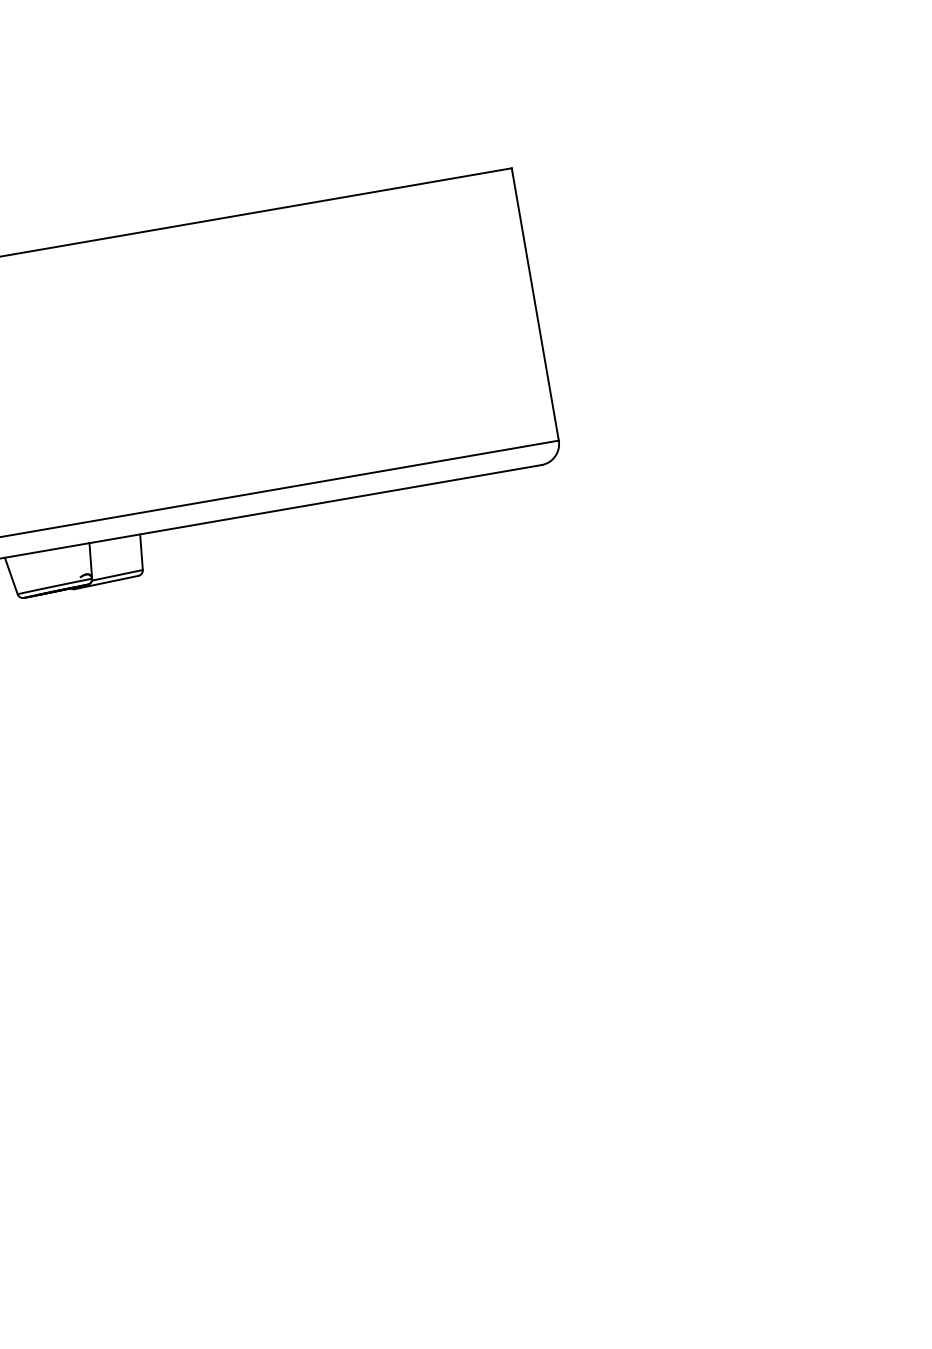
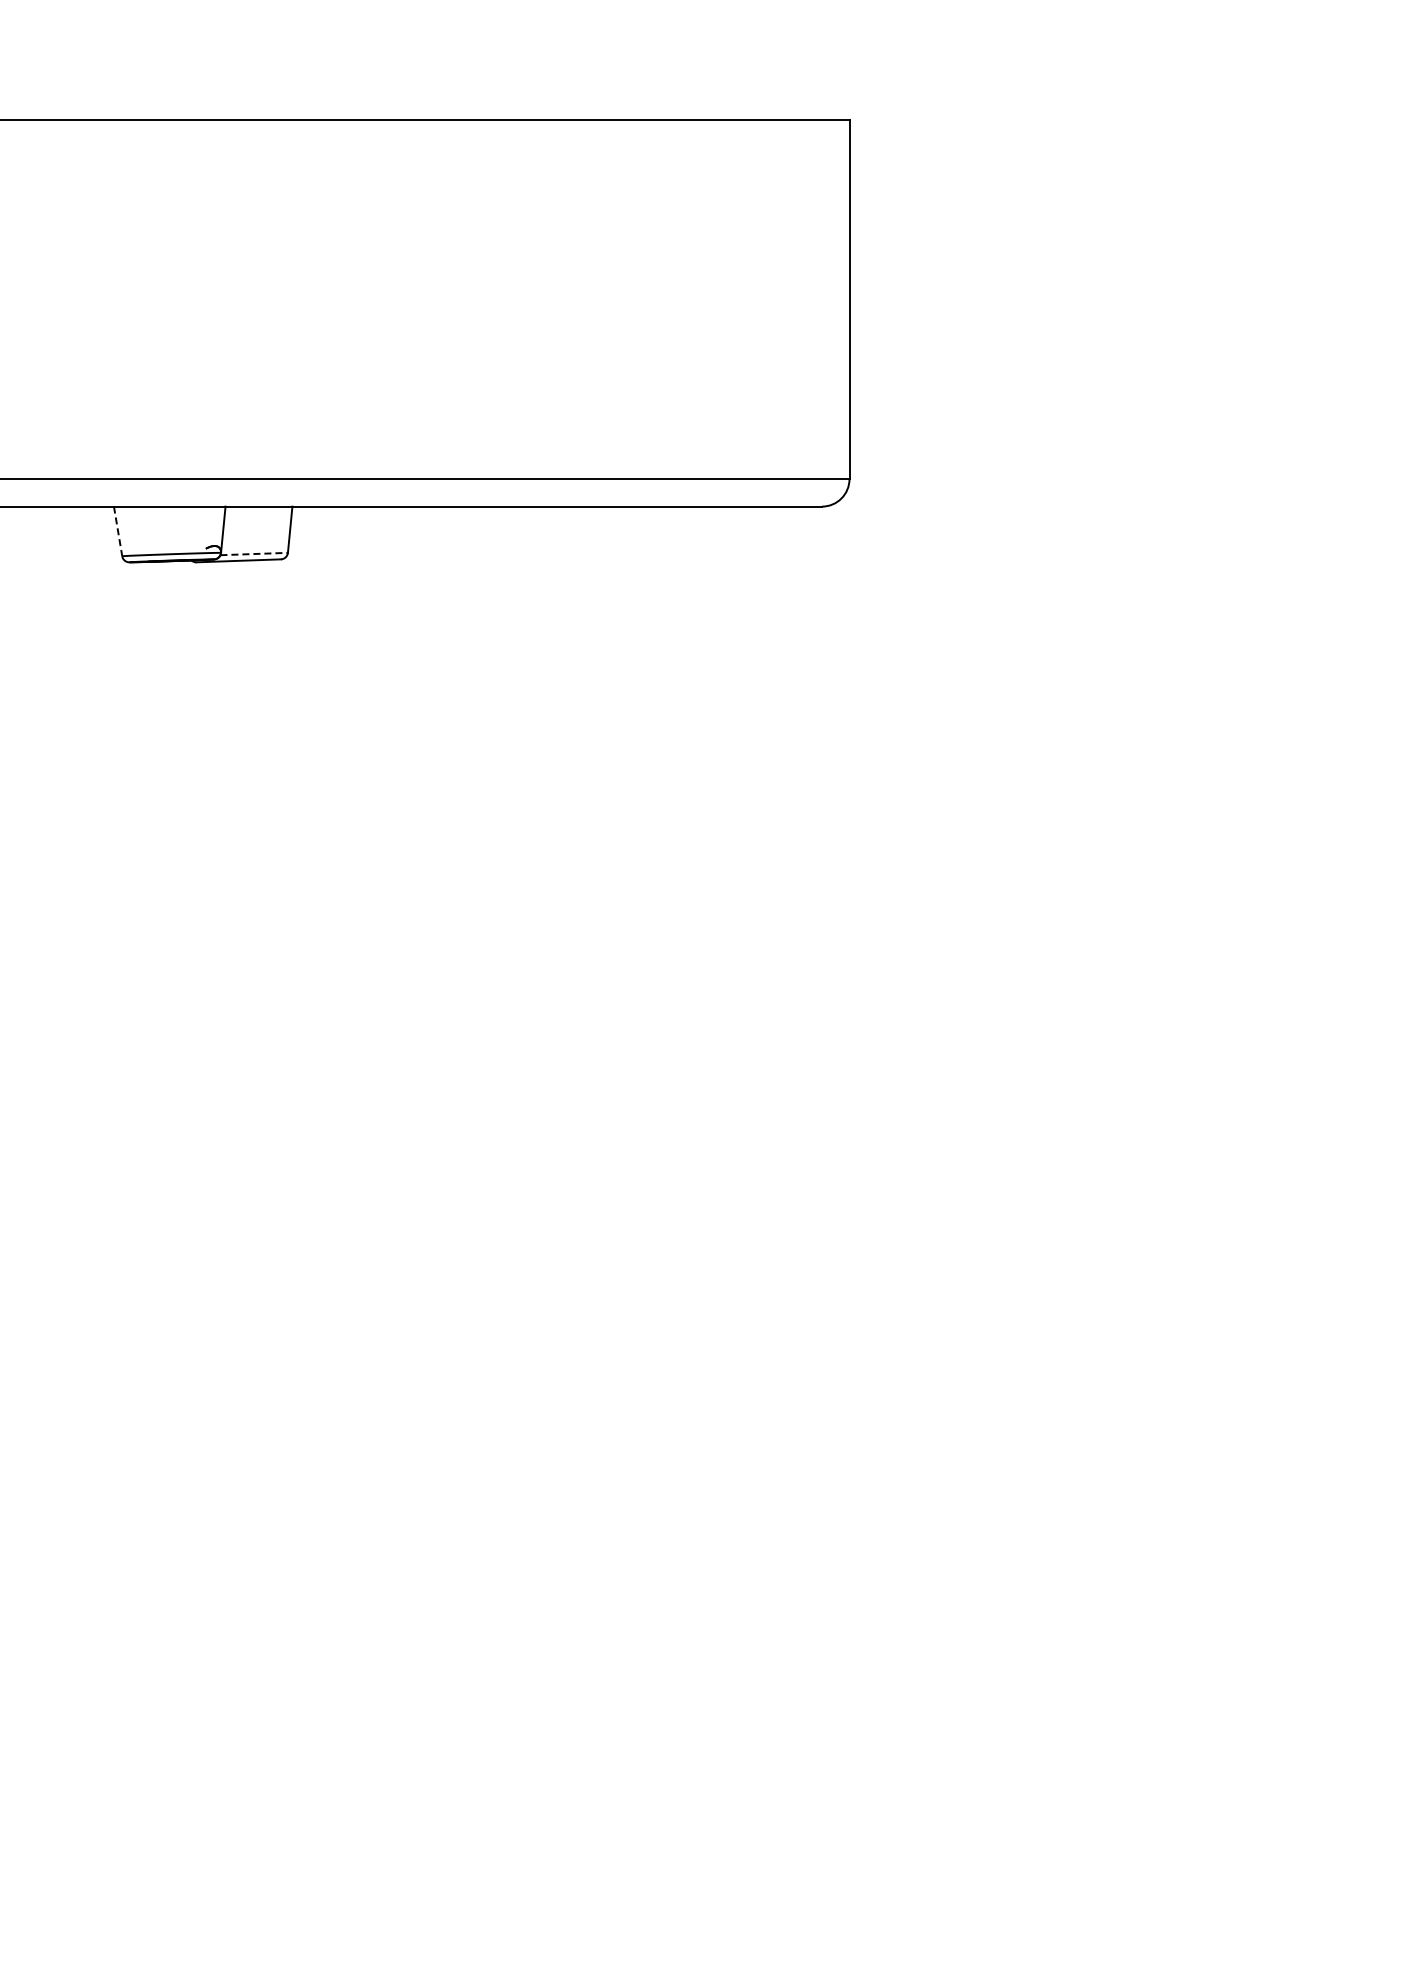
line: (117, 575) -> (254, 554), solid -> dashed
line: (11, 576) -> (118, 531), solid -> dashed

